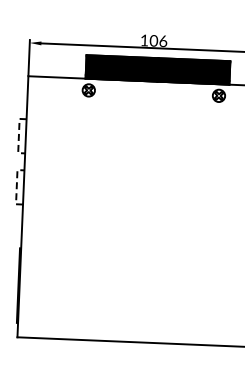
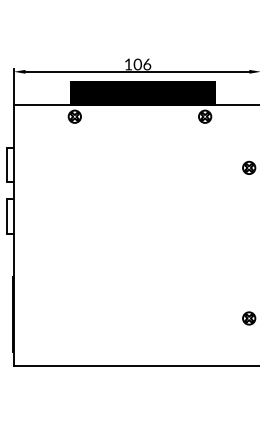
line: (18, 136) -> (6, 165), dashed -> solid
line: (16, 186) -> (6, 215), dashed -> solid

